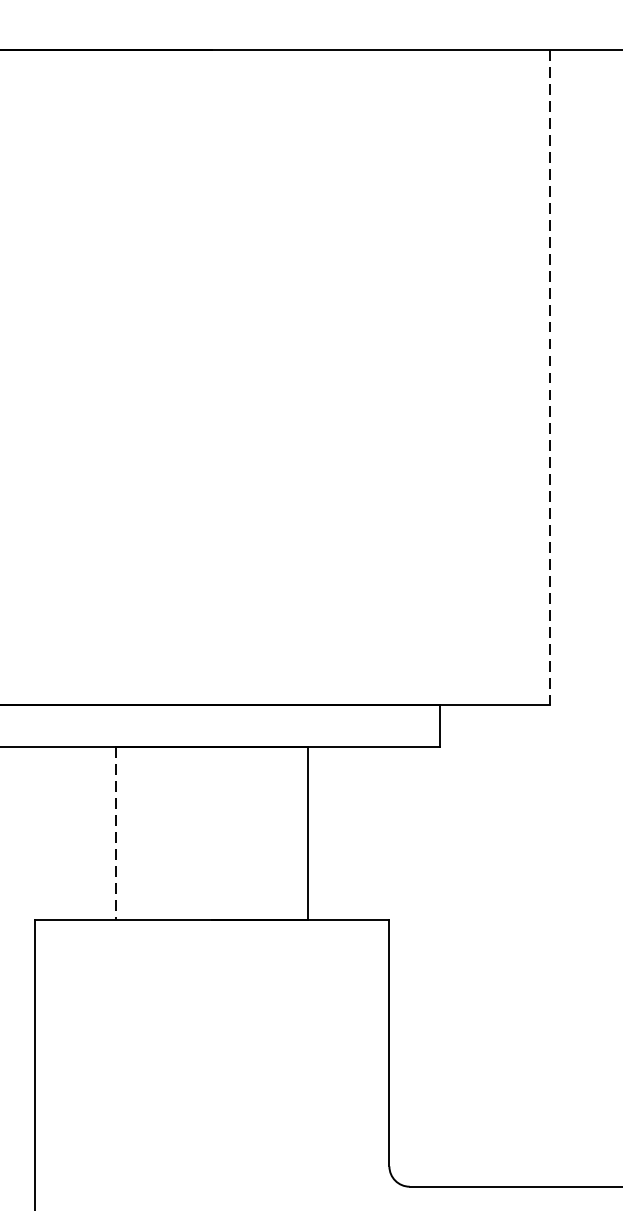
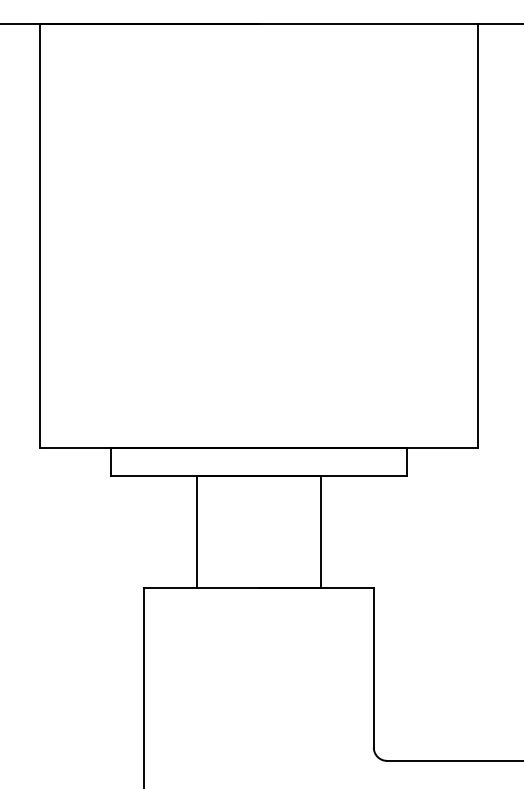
line: (549, 378) -> (477, 236), dashed -> solid
line: (115, 834) -> (196, 532), dashed -> solid

